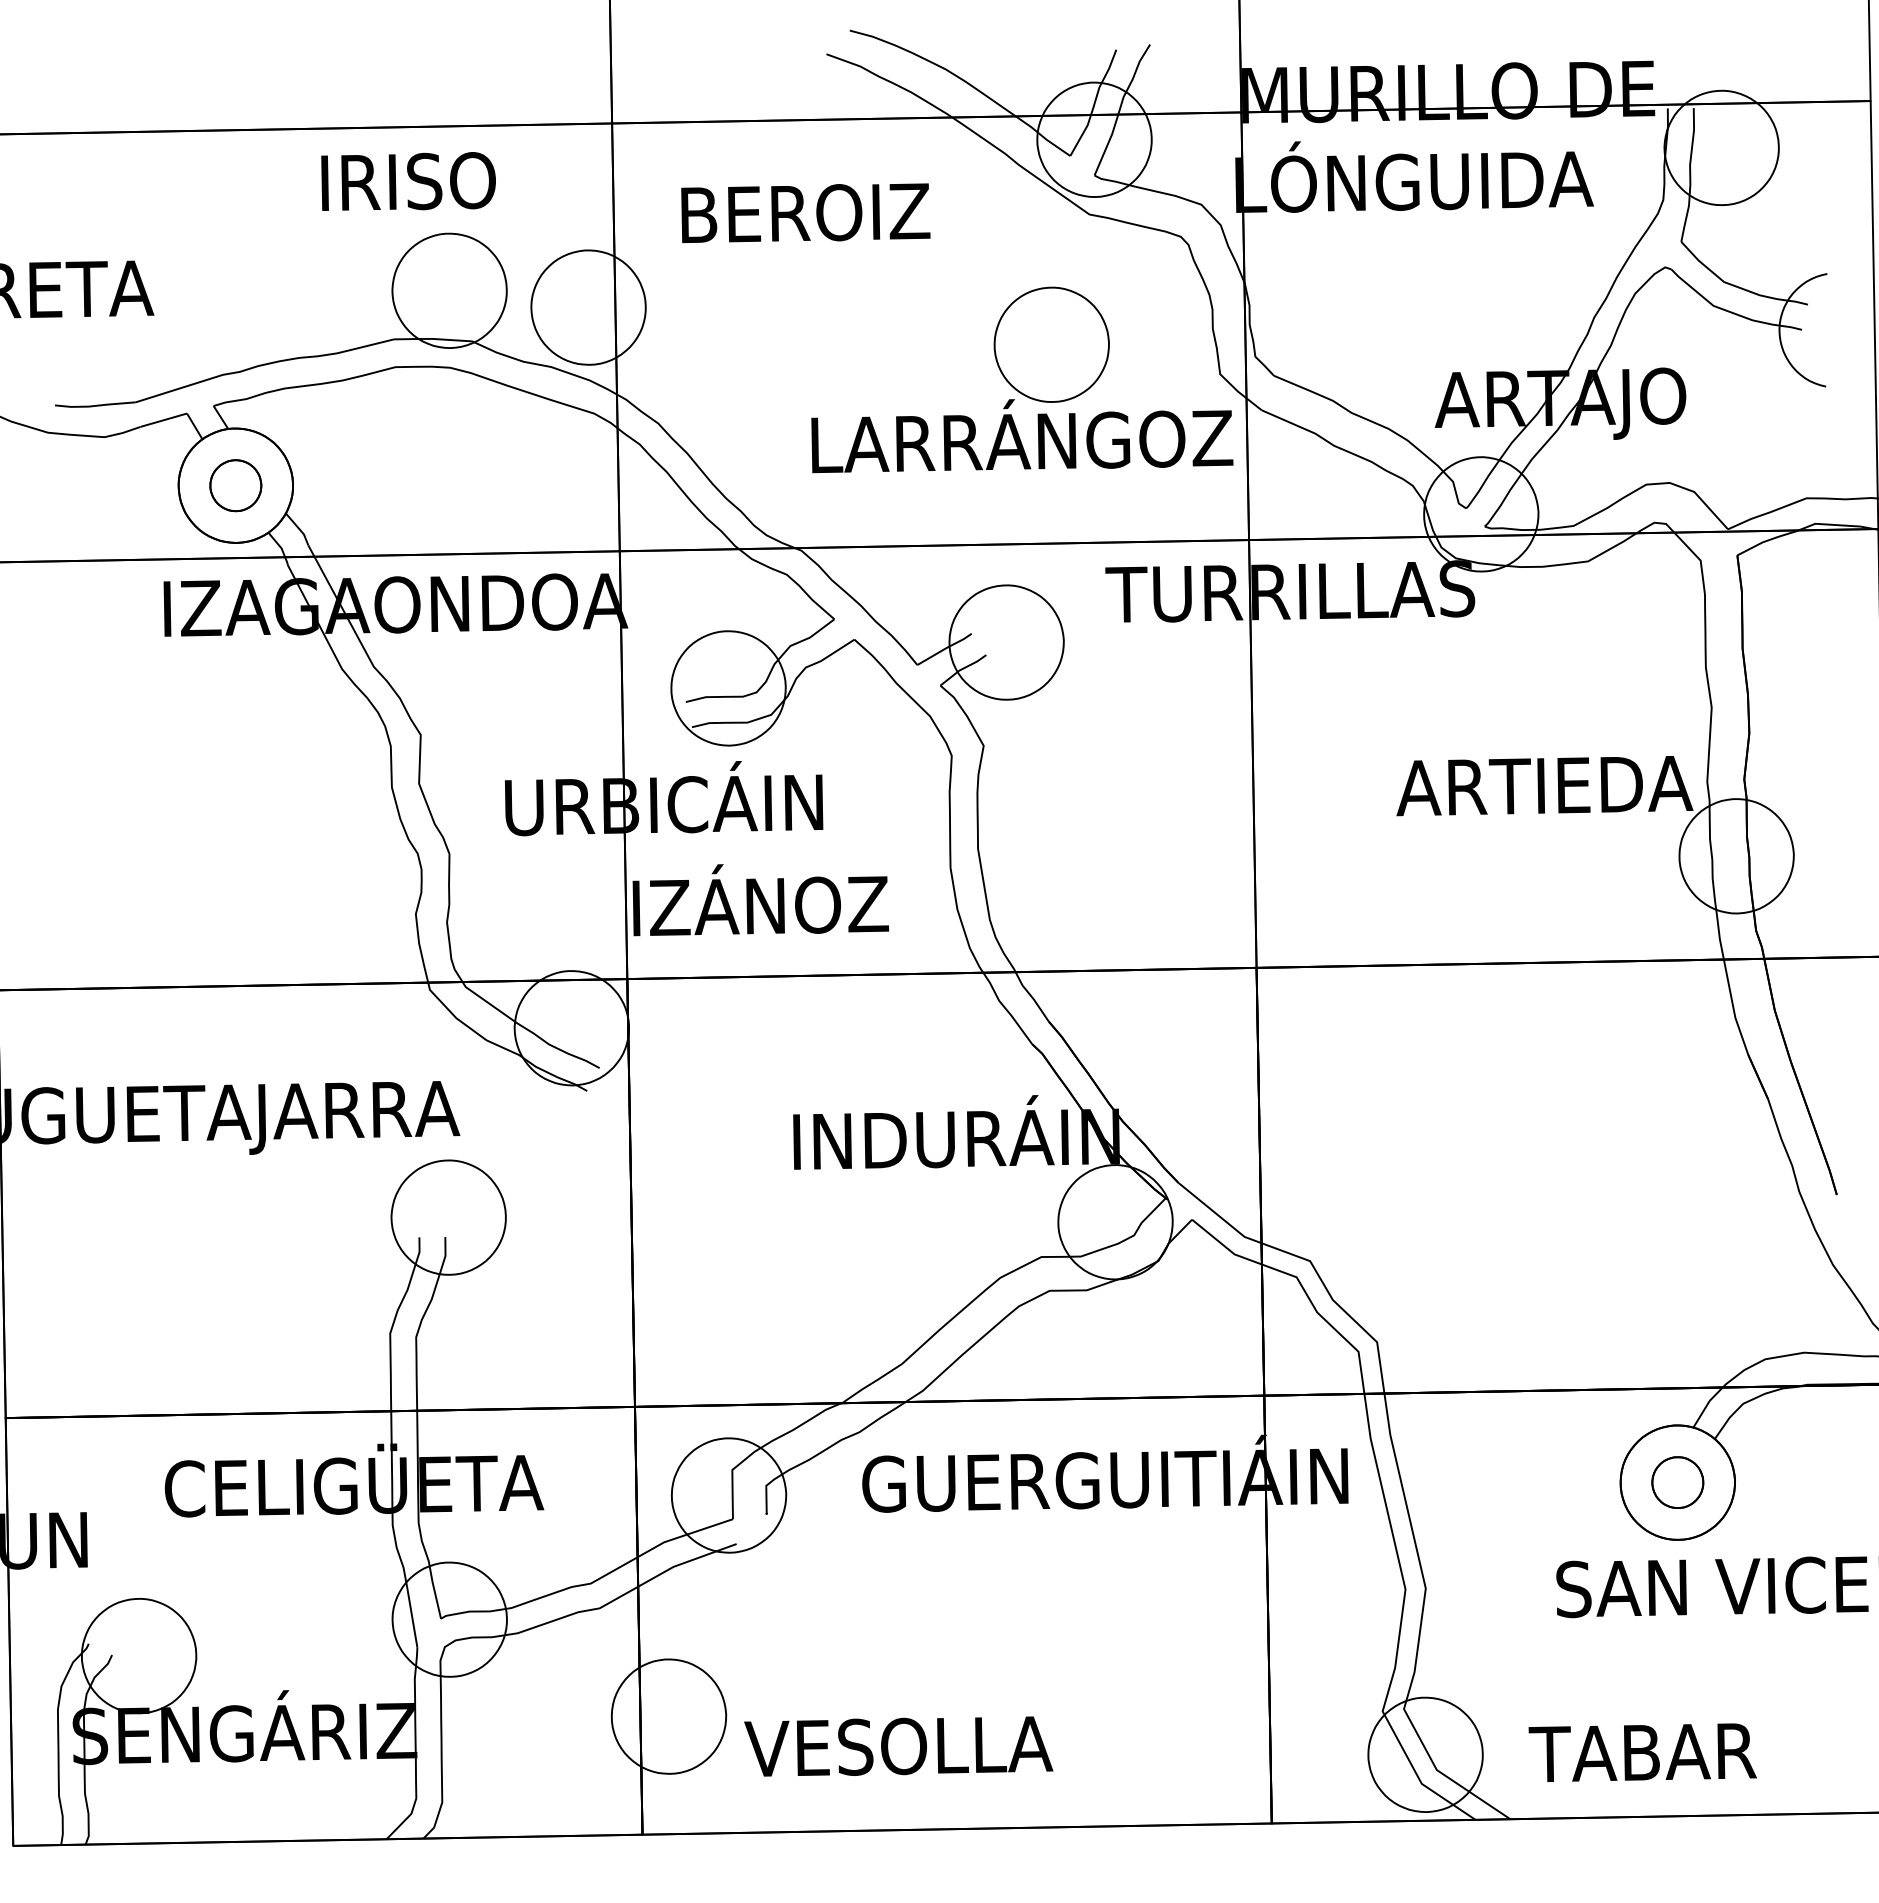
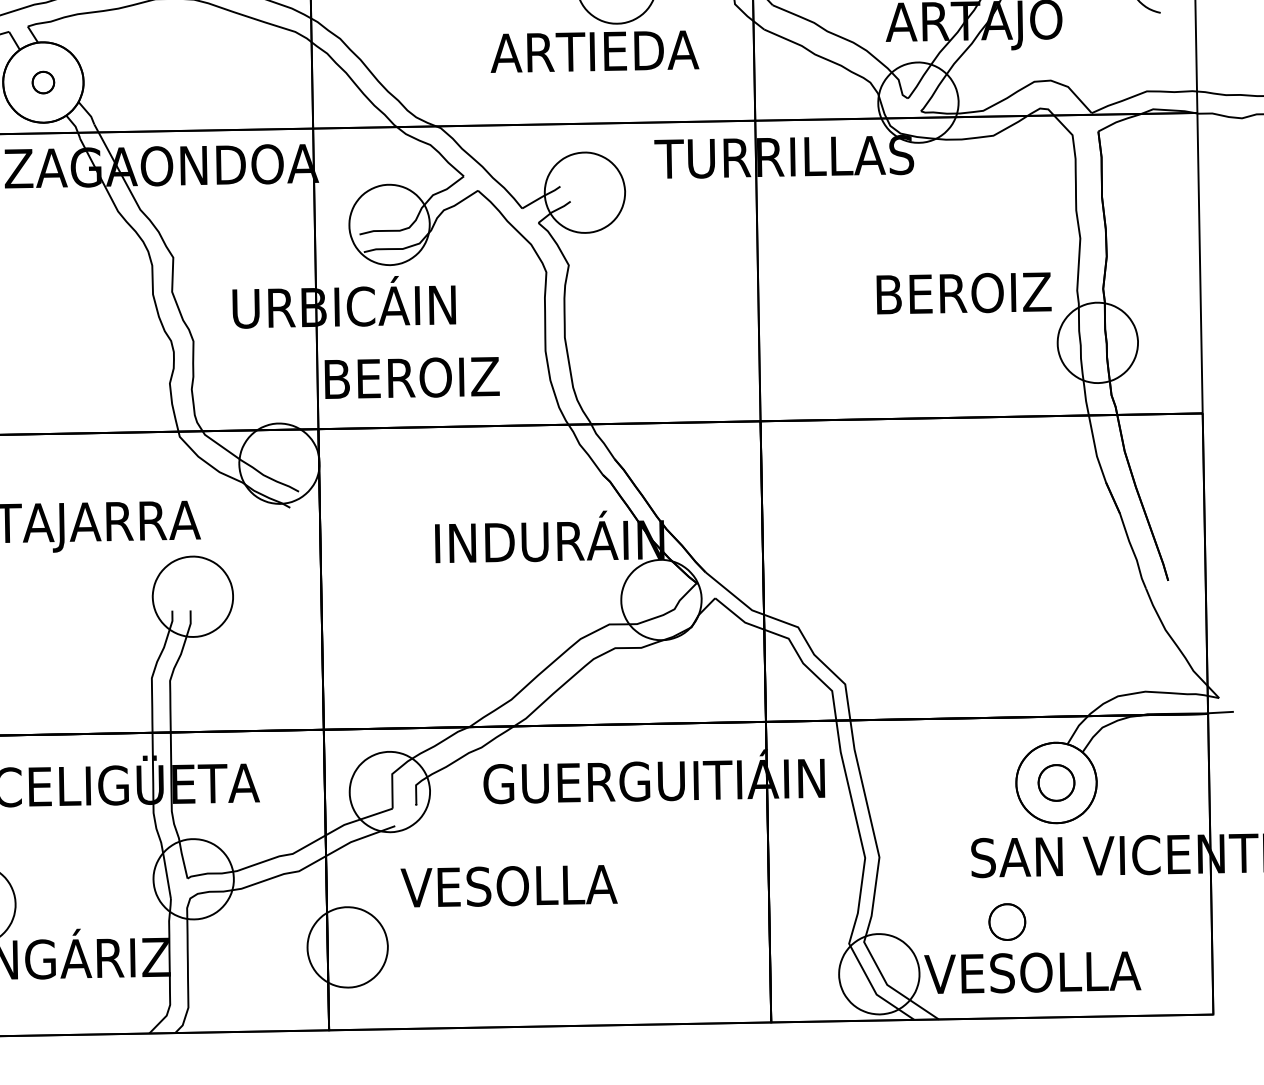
text: (1022, 436) -> (596, 47), LARRÁNGOZ -> ARTIEDA
part: (235, 485) -> (43, 82), size x0.6
text: (1544, 786) -> (962, 293), ARTIEDA -> BEROIZ
text: (760, 900) -> (412, 373), IZÁNOZ -> BEROIZ
part: (1607, 1680) -> (1007, 921), added
text: (898, 1746) -> (508, 886), moved
text: (1643, 1752) -> (1032, 972), TABAR -> VESOLLA

